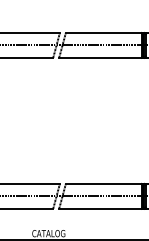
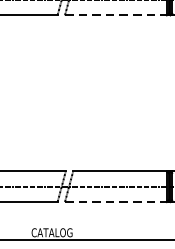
line: (100, 57) -> (116, 14), solid -> dashed
line: (100, 208) -> (116, 201), solid -> dashed

